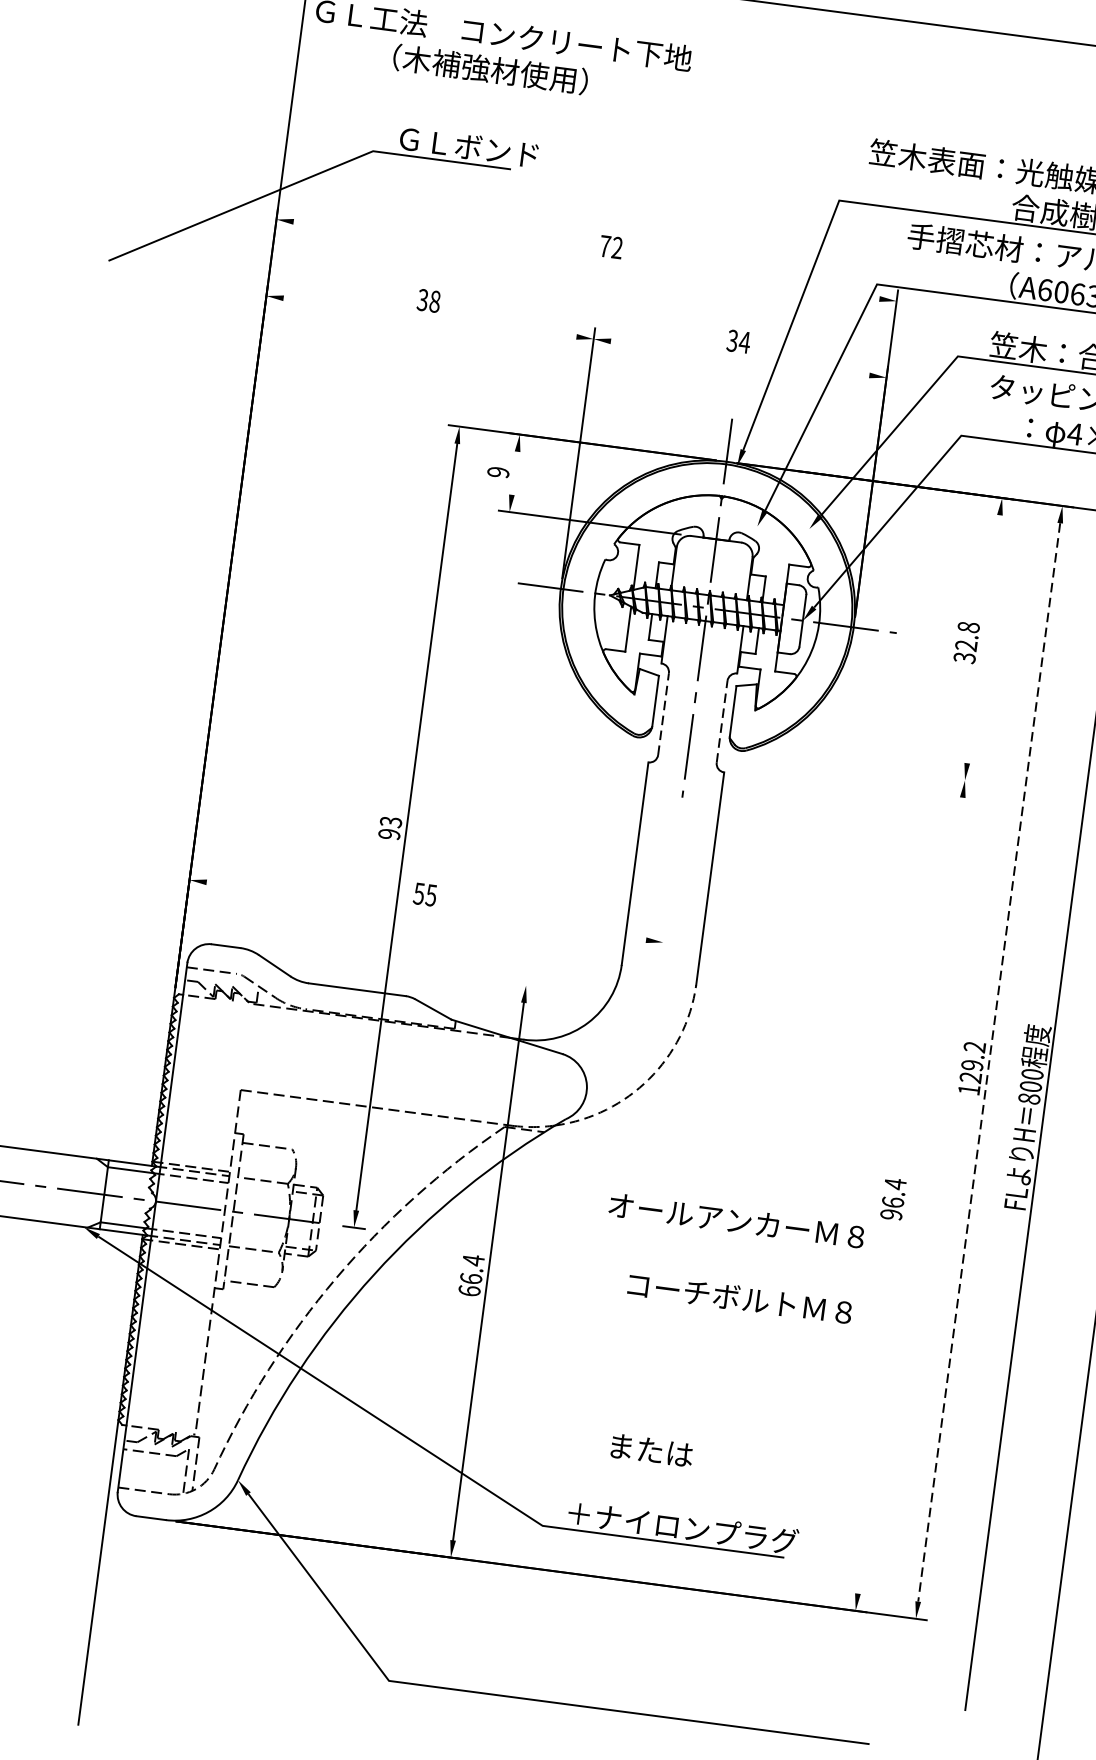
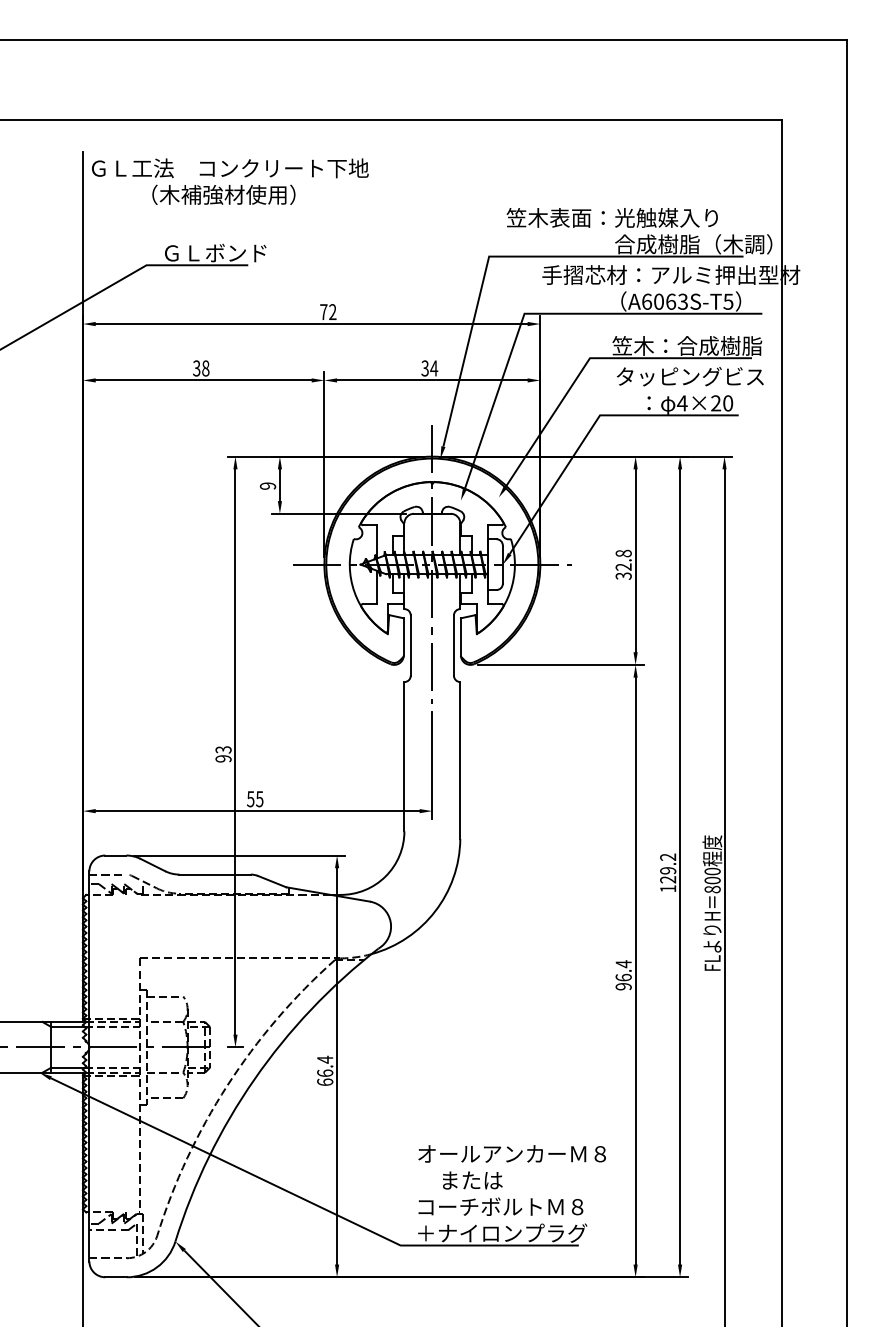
line: (586, 260) -> (311, 324), added
line: (429, 317) -> (203, 380), added
line: (740, 358) -> (432, 380), added
line: (514, 473) -> (279, 485), added
line: (983, 638) -> (635, 560), added
line: (663, 713) -> (410, 645), dashed -> solid
line: (721, 721) -> (453, 645), dashed -> solid
line: (863, 766) -> (560, 664), added
line: (671, 880) -> (432, 765), added
line: (426, 911) -> (257, 811), added
line: (393, 968) -> (239, 855), added
line: (989, 1061) -> (680, 866), dashed -> solid
arc: (649, 1079) -> (435, 911), dashed -> solid
line: (910, 1194) -> (635, 970), added
text: (735, 1220) -> (511, 1153), moved
text: (739, 1297) -> (500, 1206), moved

